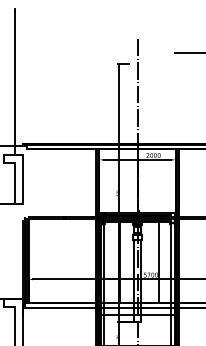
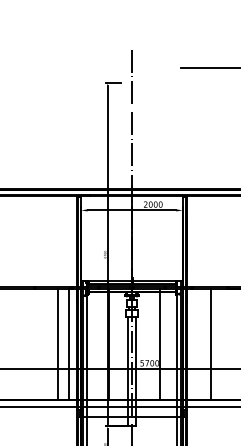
line: (82, 260) -> (58, 343), added
line: (89, 260) -> (68, 343), added
line: (196, 260) -> (210, 343), added

